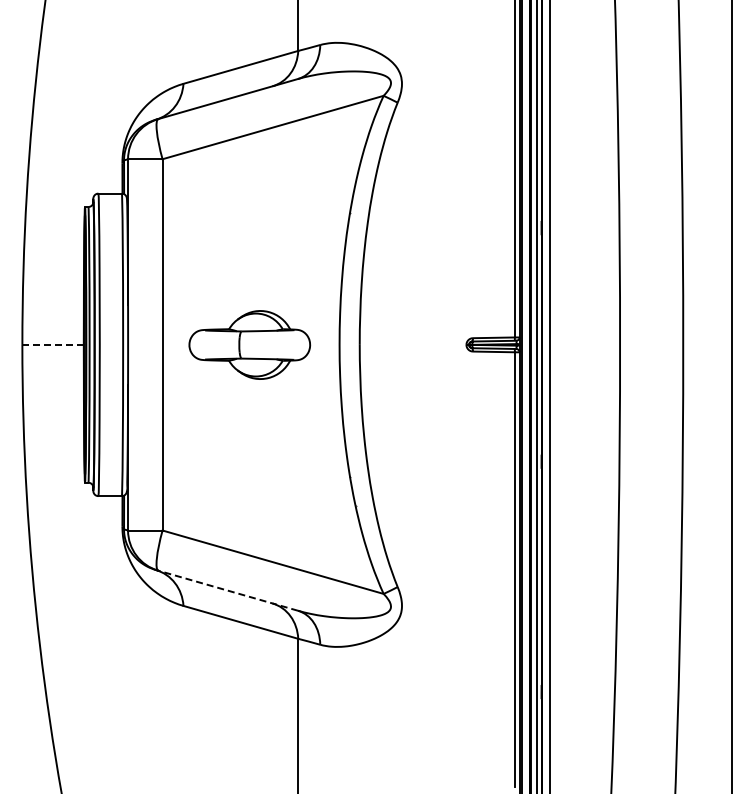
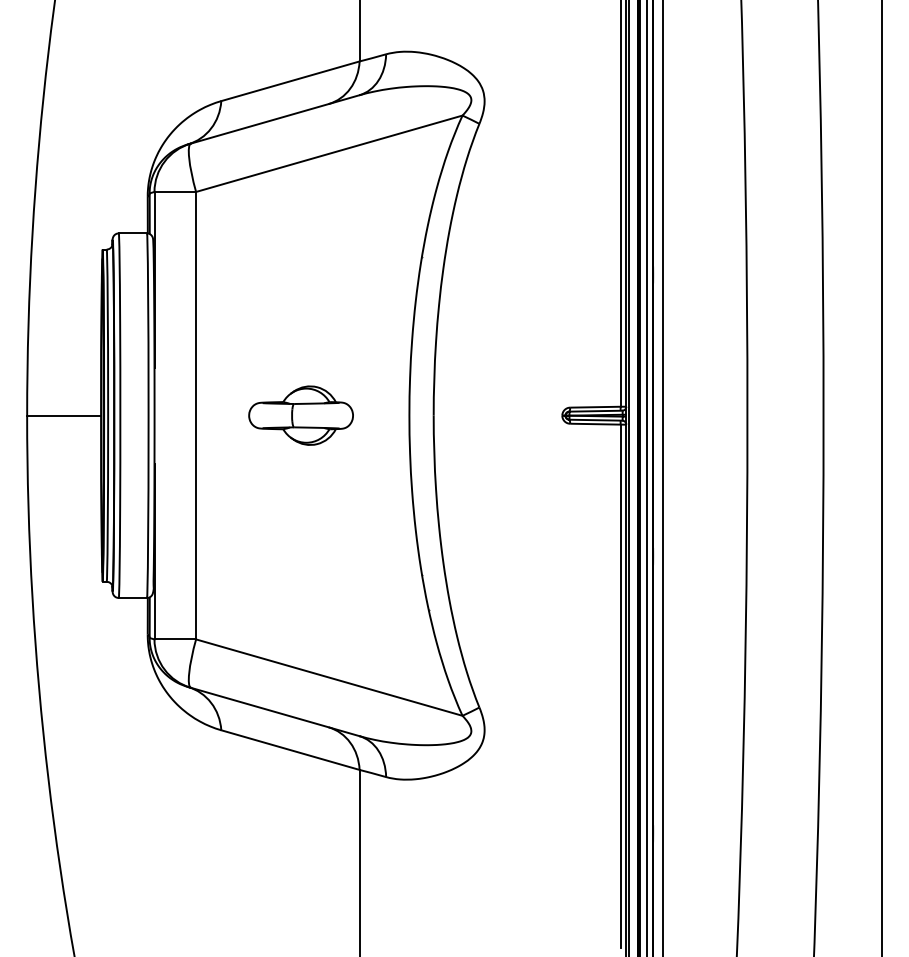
line: (53, 344) -> (64, 415), dashed -> solid
part: (249, 344) -> (300, 415), size x0.71
line: (228, 590) -> (275, 711), dashed -> solid

